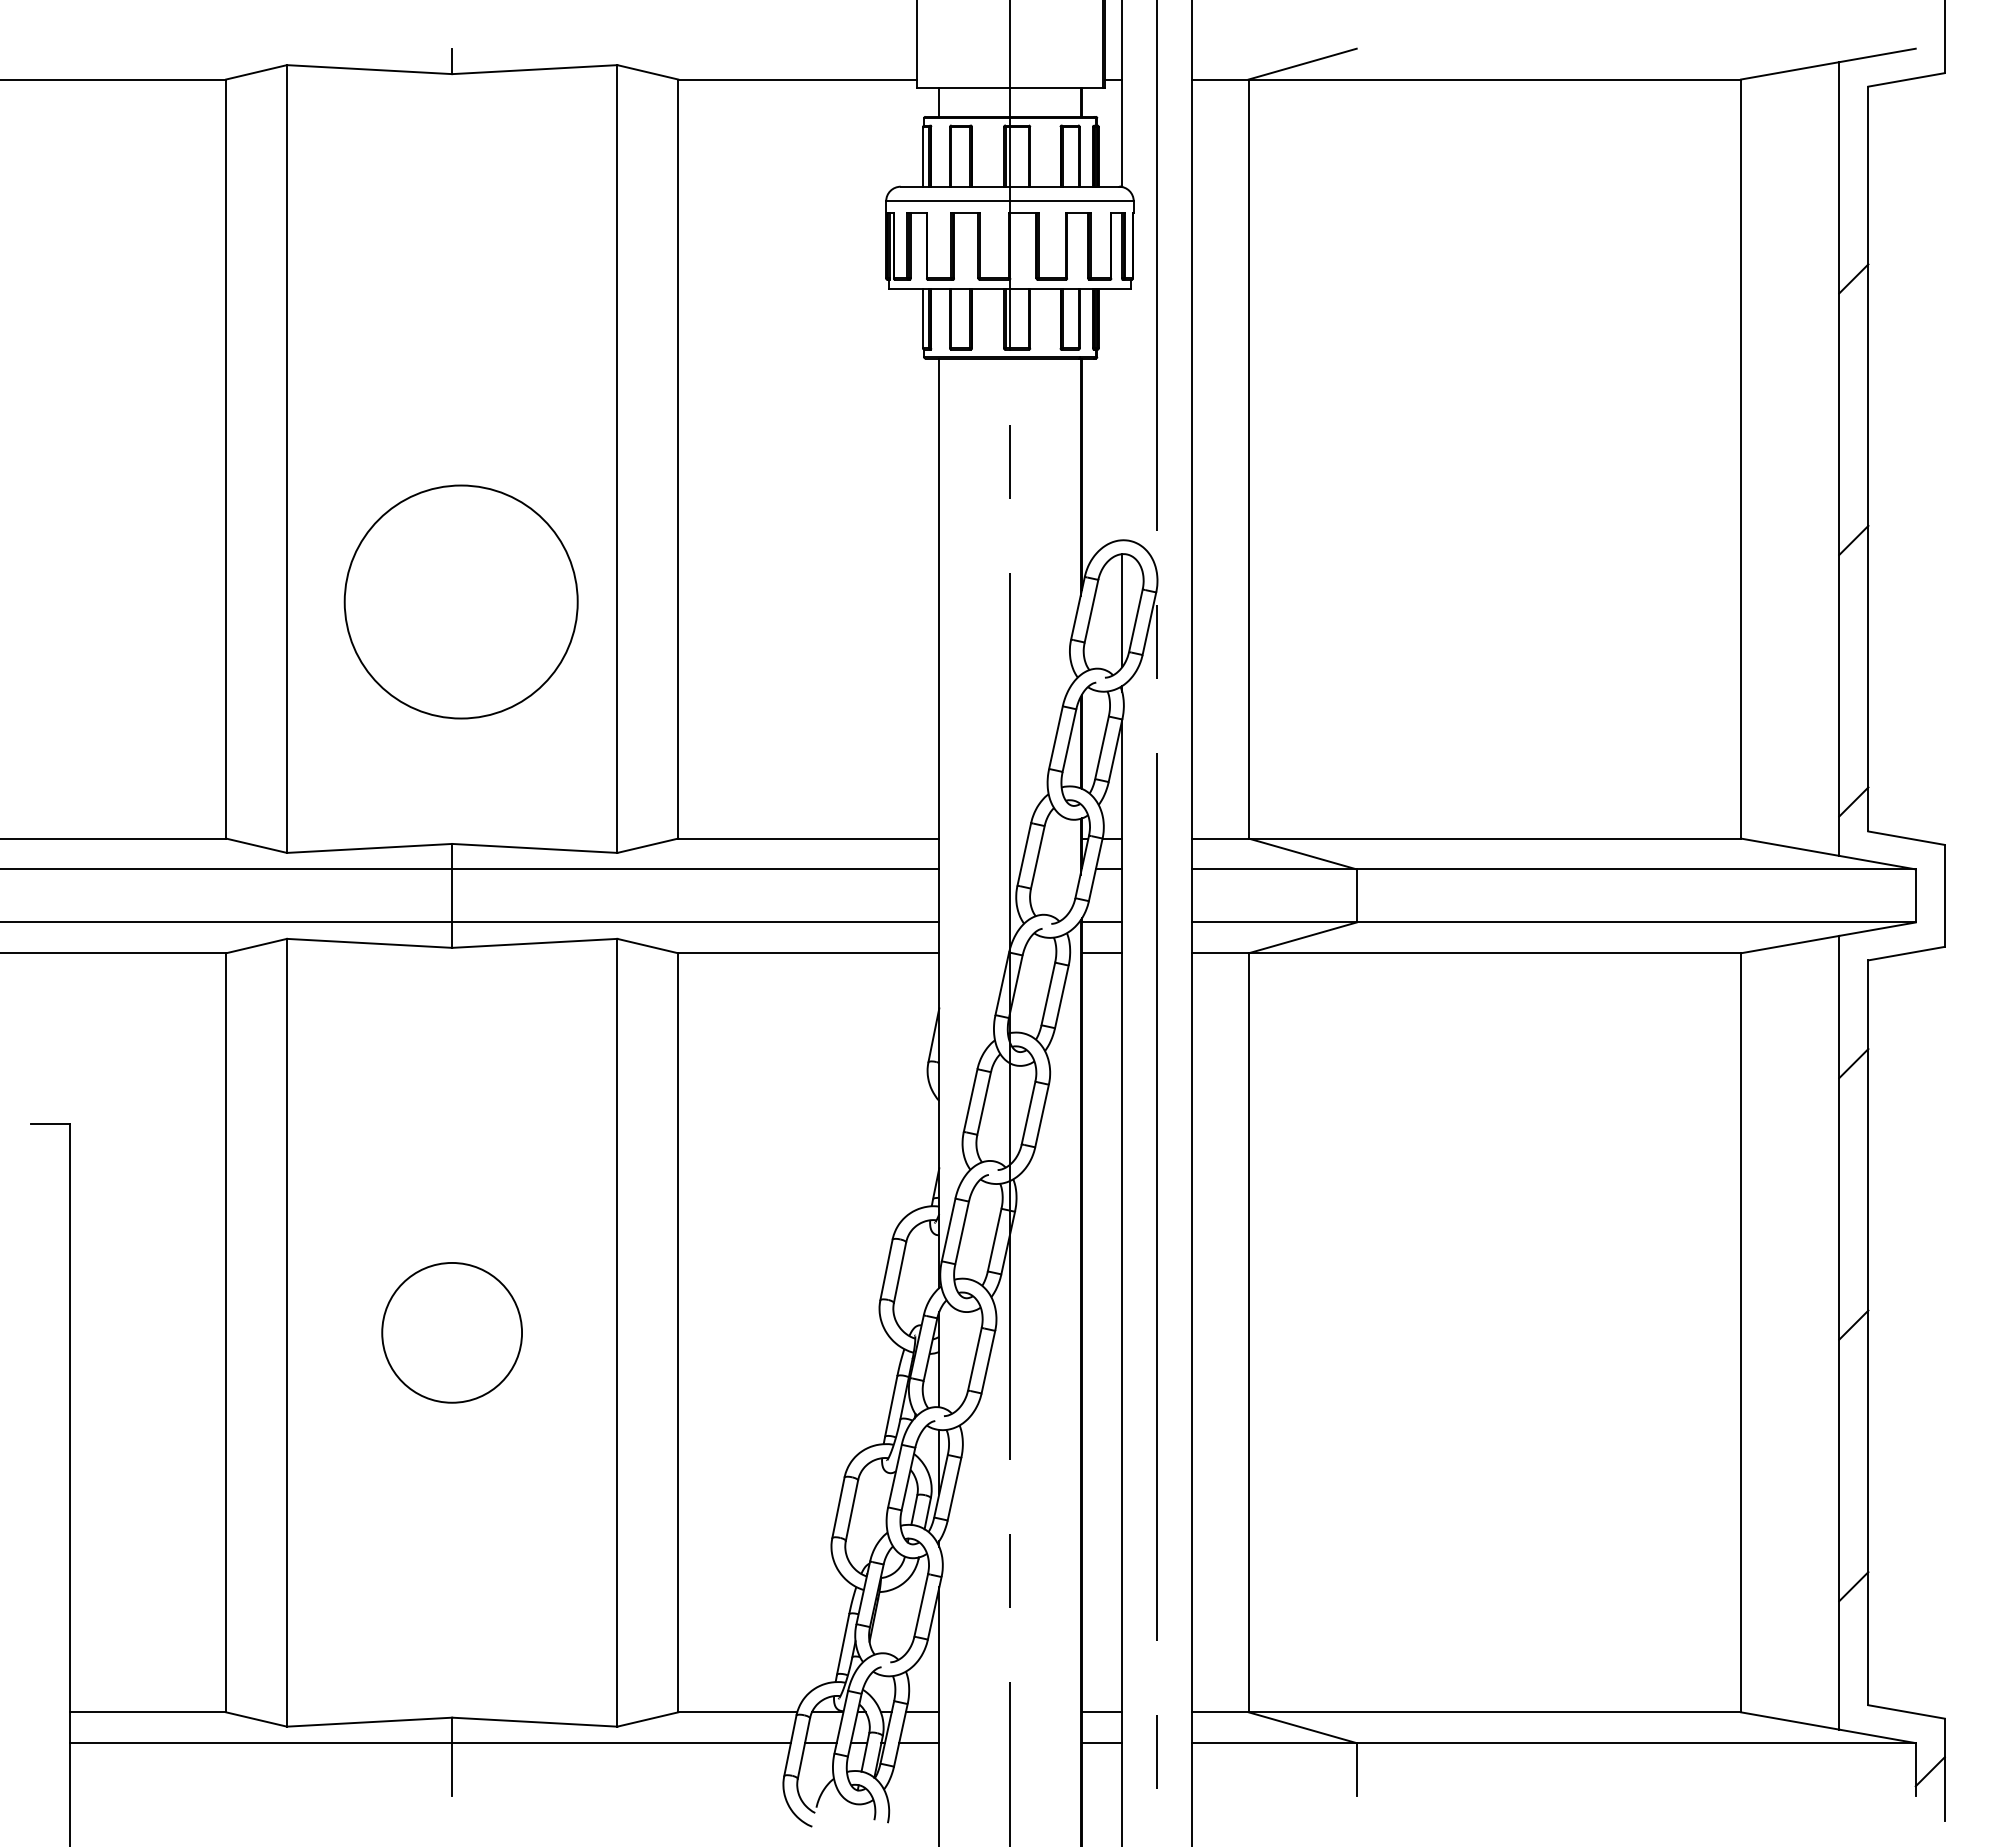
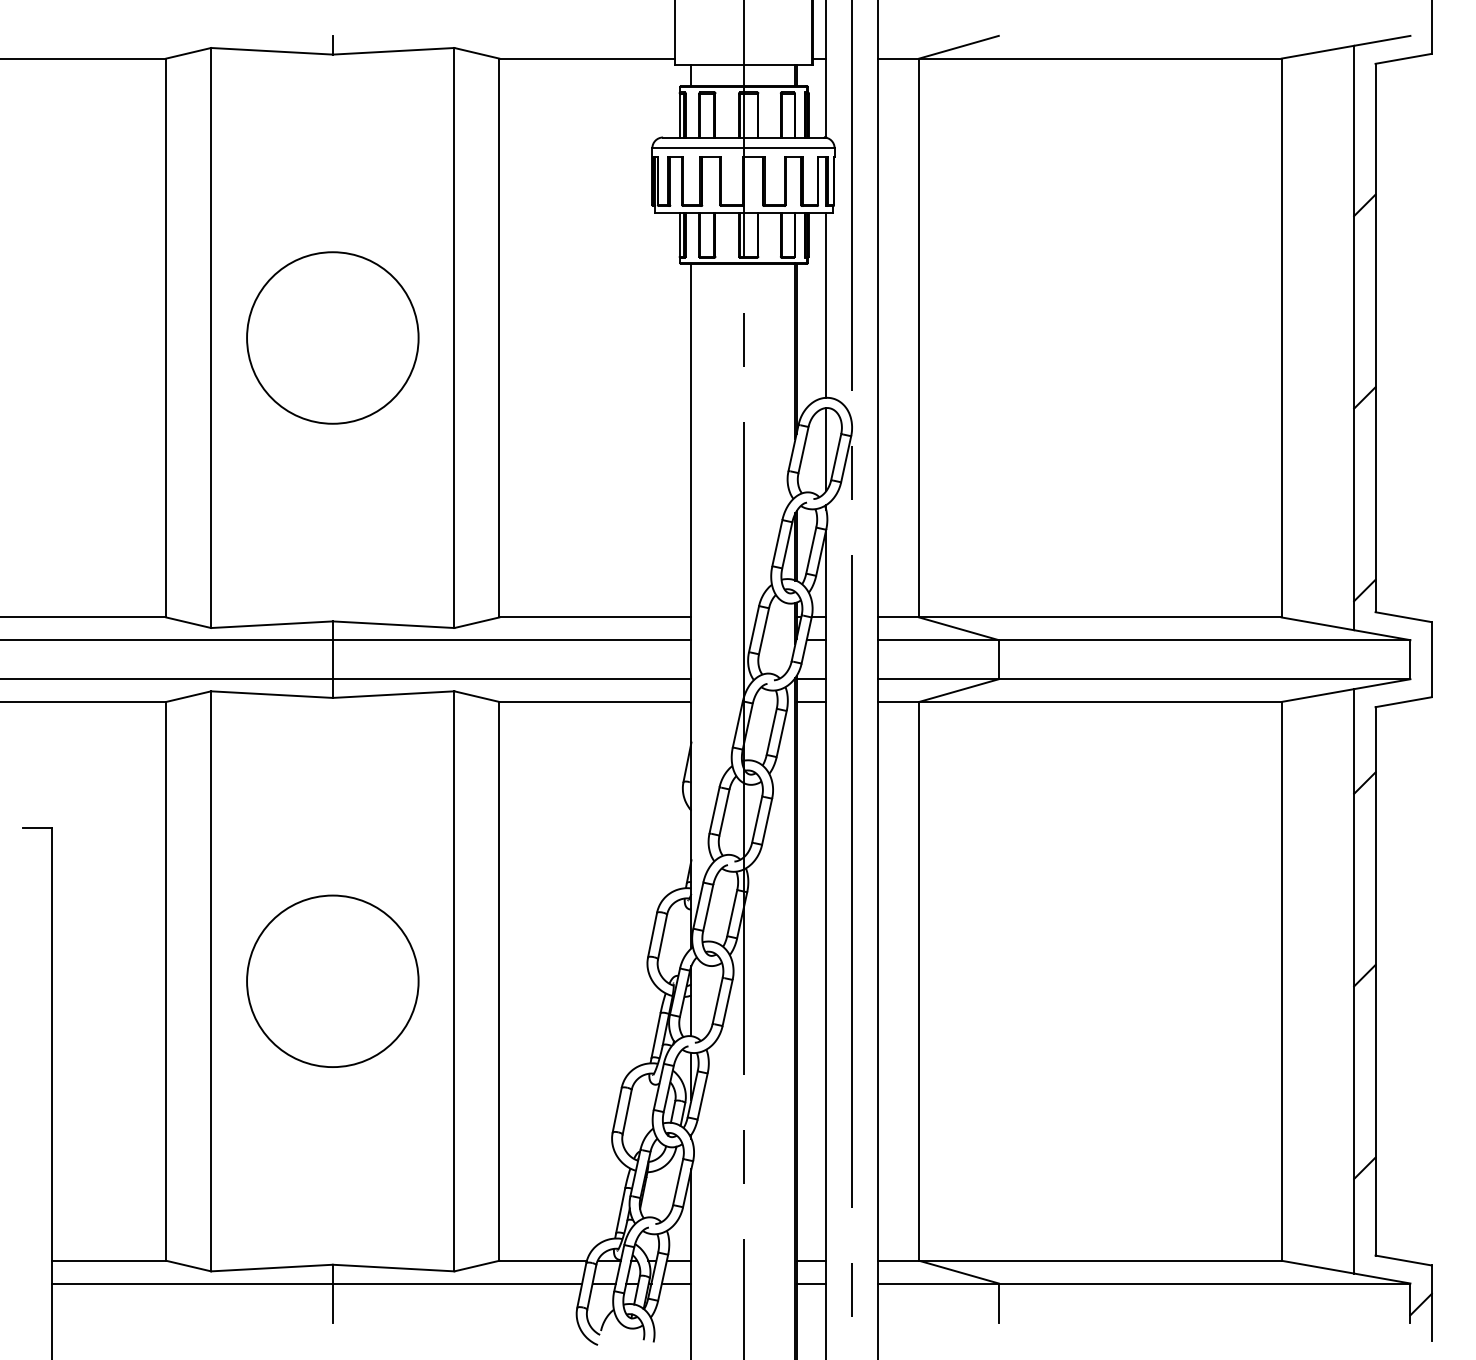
line: (1122, 414) -> (826, 305), added
circle: (460, 601) -> (332, 337), moved
circle: (451, 1332) -> (332, 981), size x1.67

